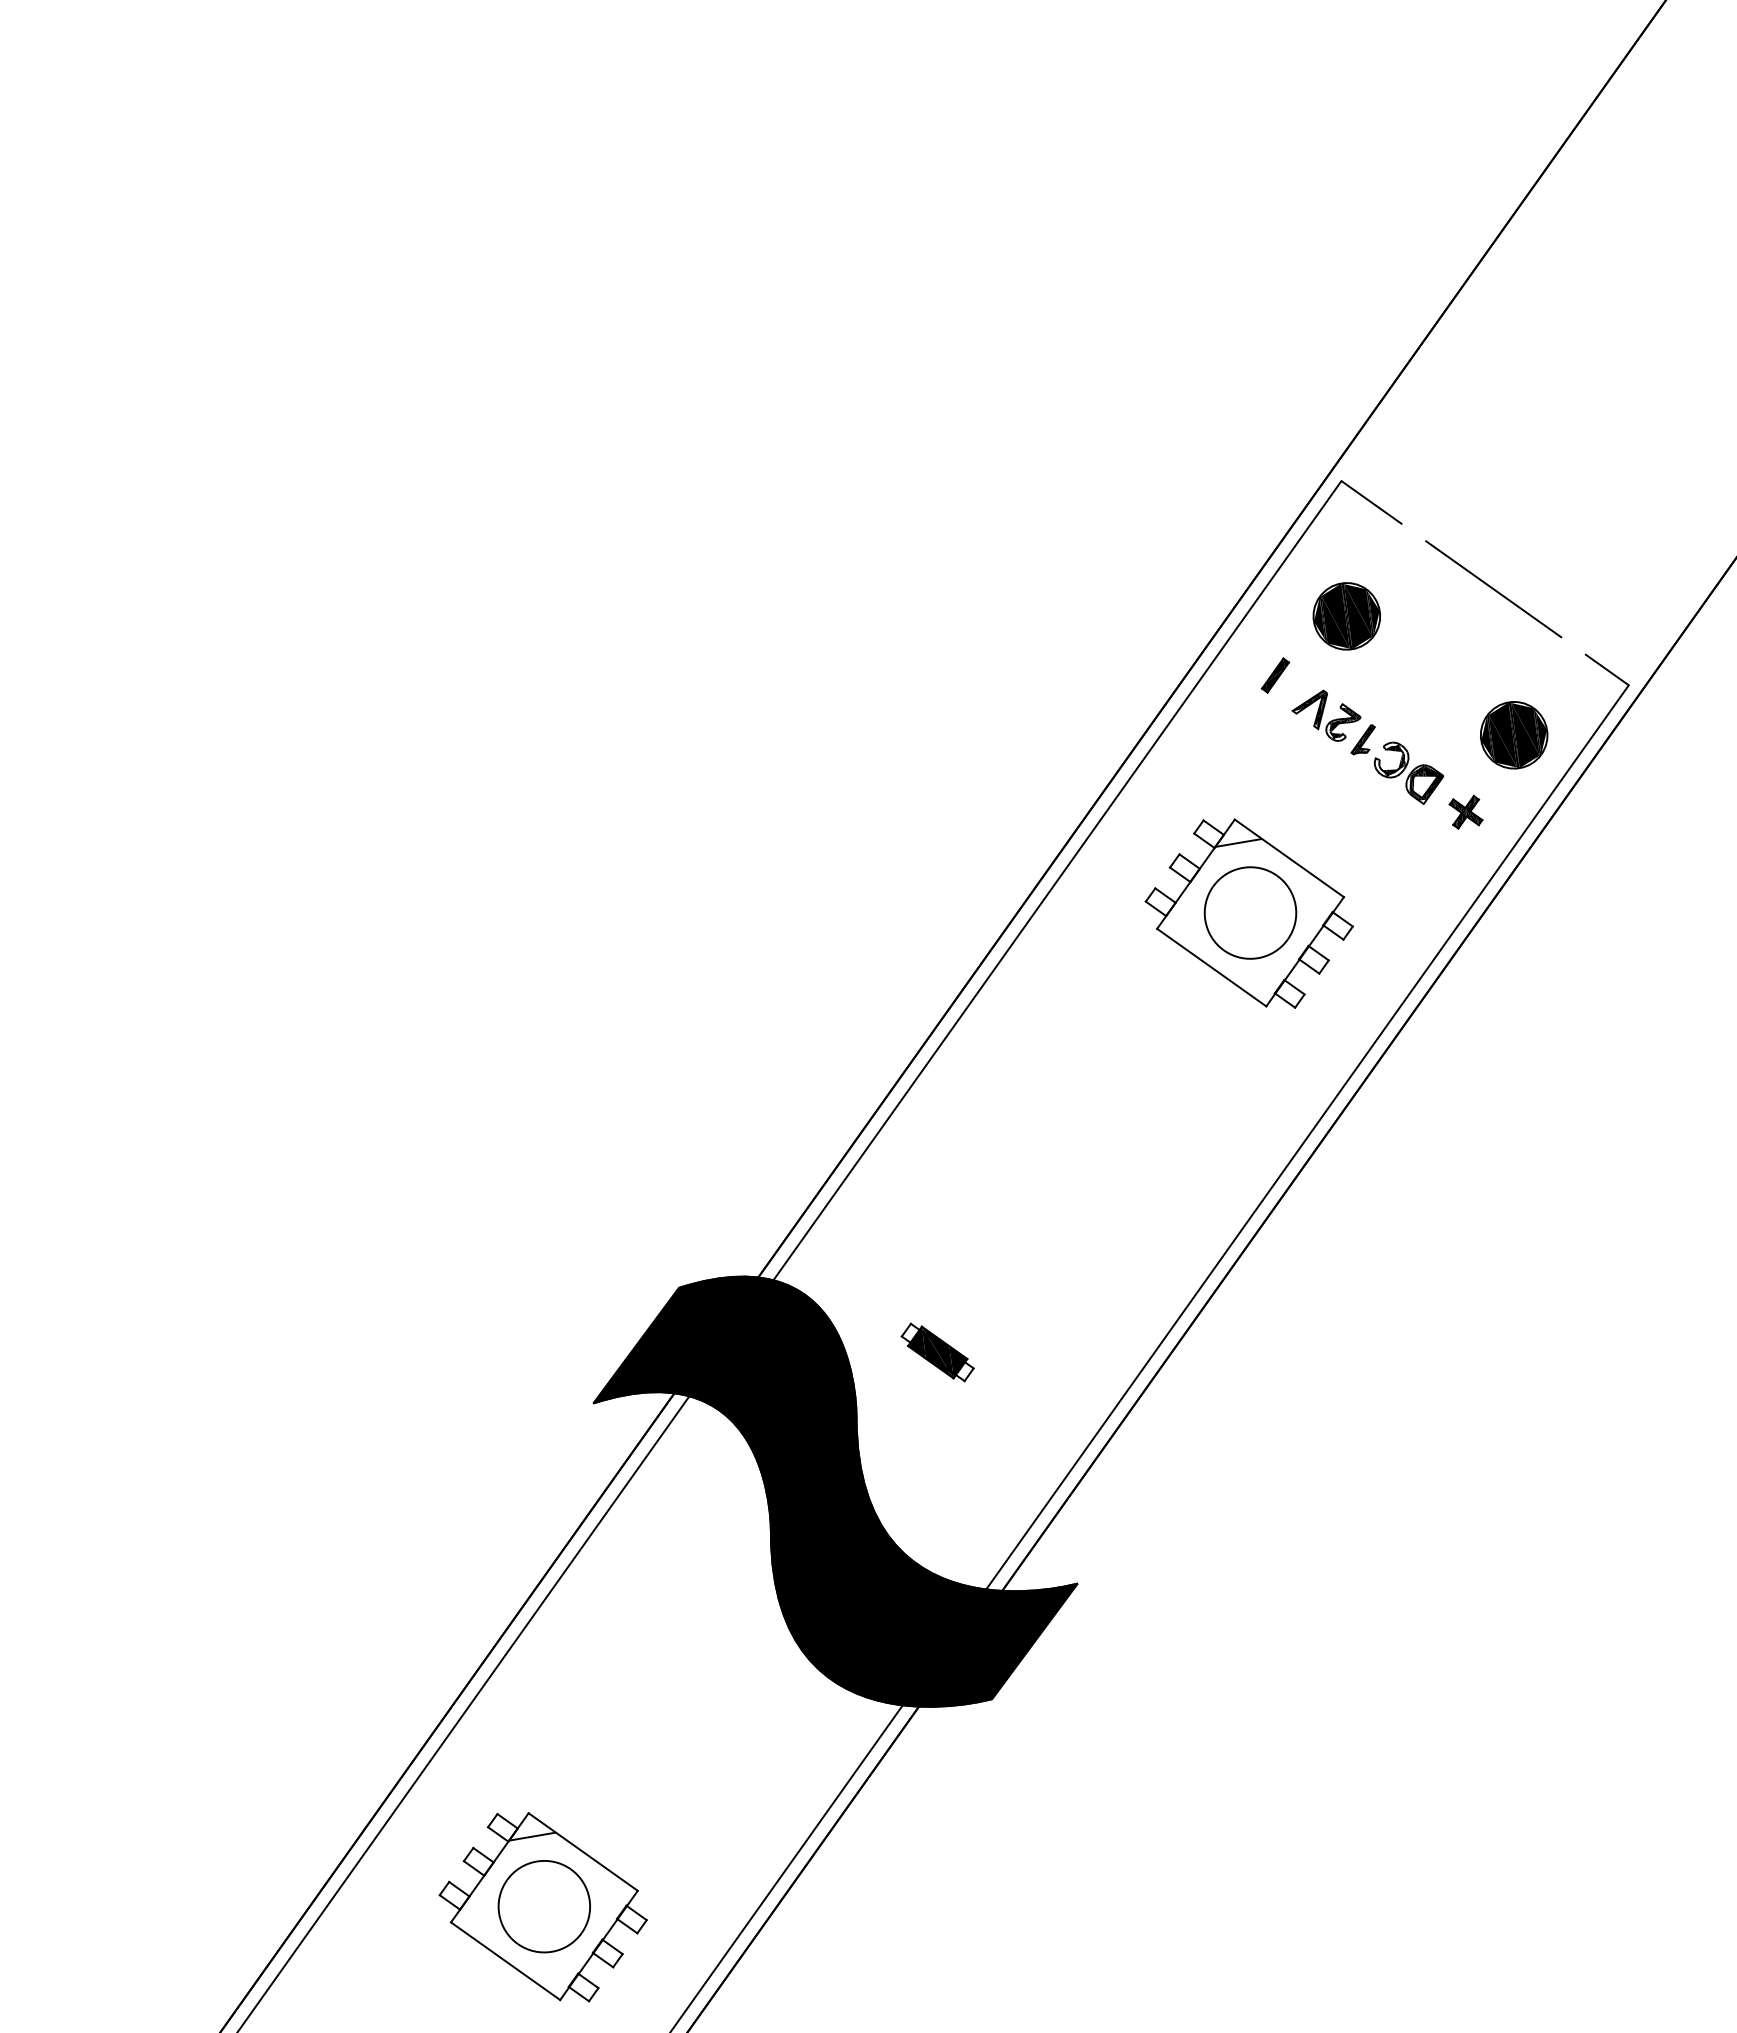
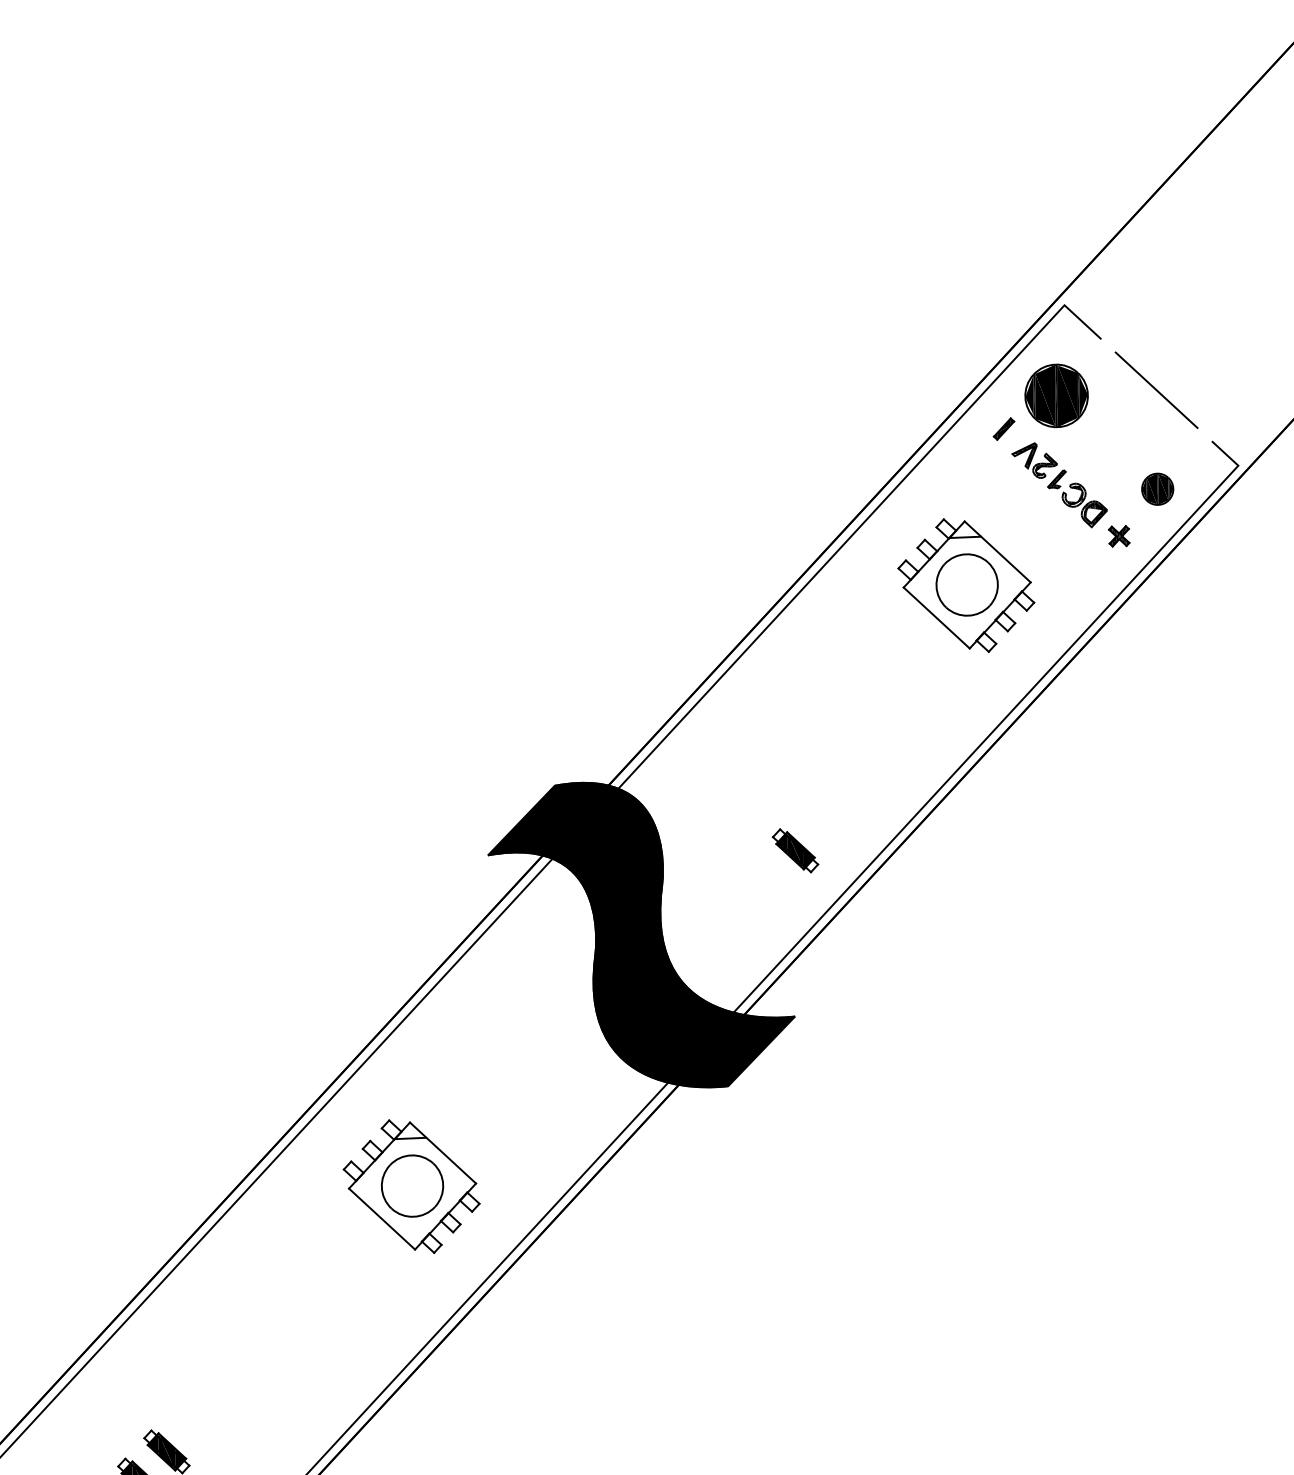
part: (1346, 615) -> (1056, 395), size x1.4
part: (1513, 735) -> (1157, 489), size x0.7
part: (937, 1352) -> (795, 850), moved

